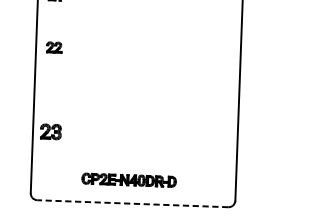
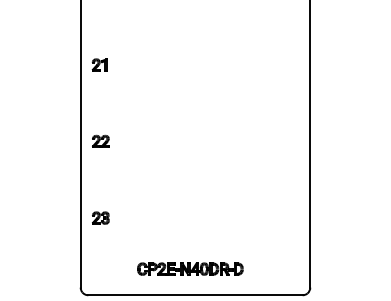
part: (53, 46) -> (100, 140), moved
part: (50, 131) -> (100, 217), size x0.71
line: (132, 203) -> (195, 295), dashed -> solid

